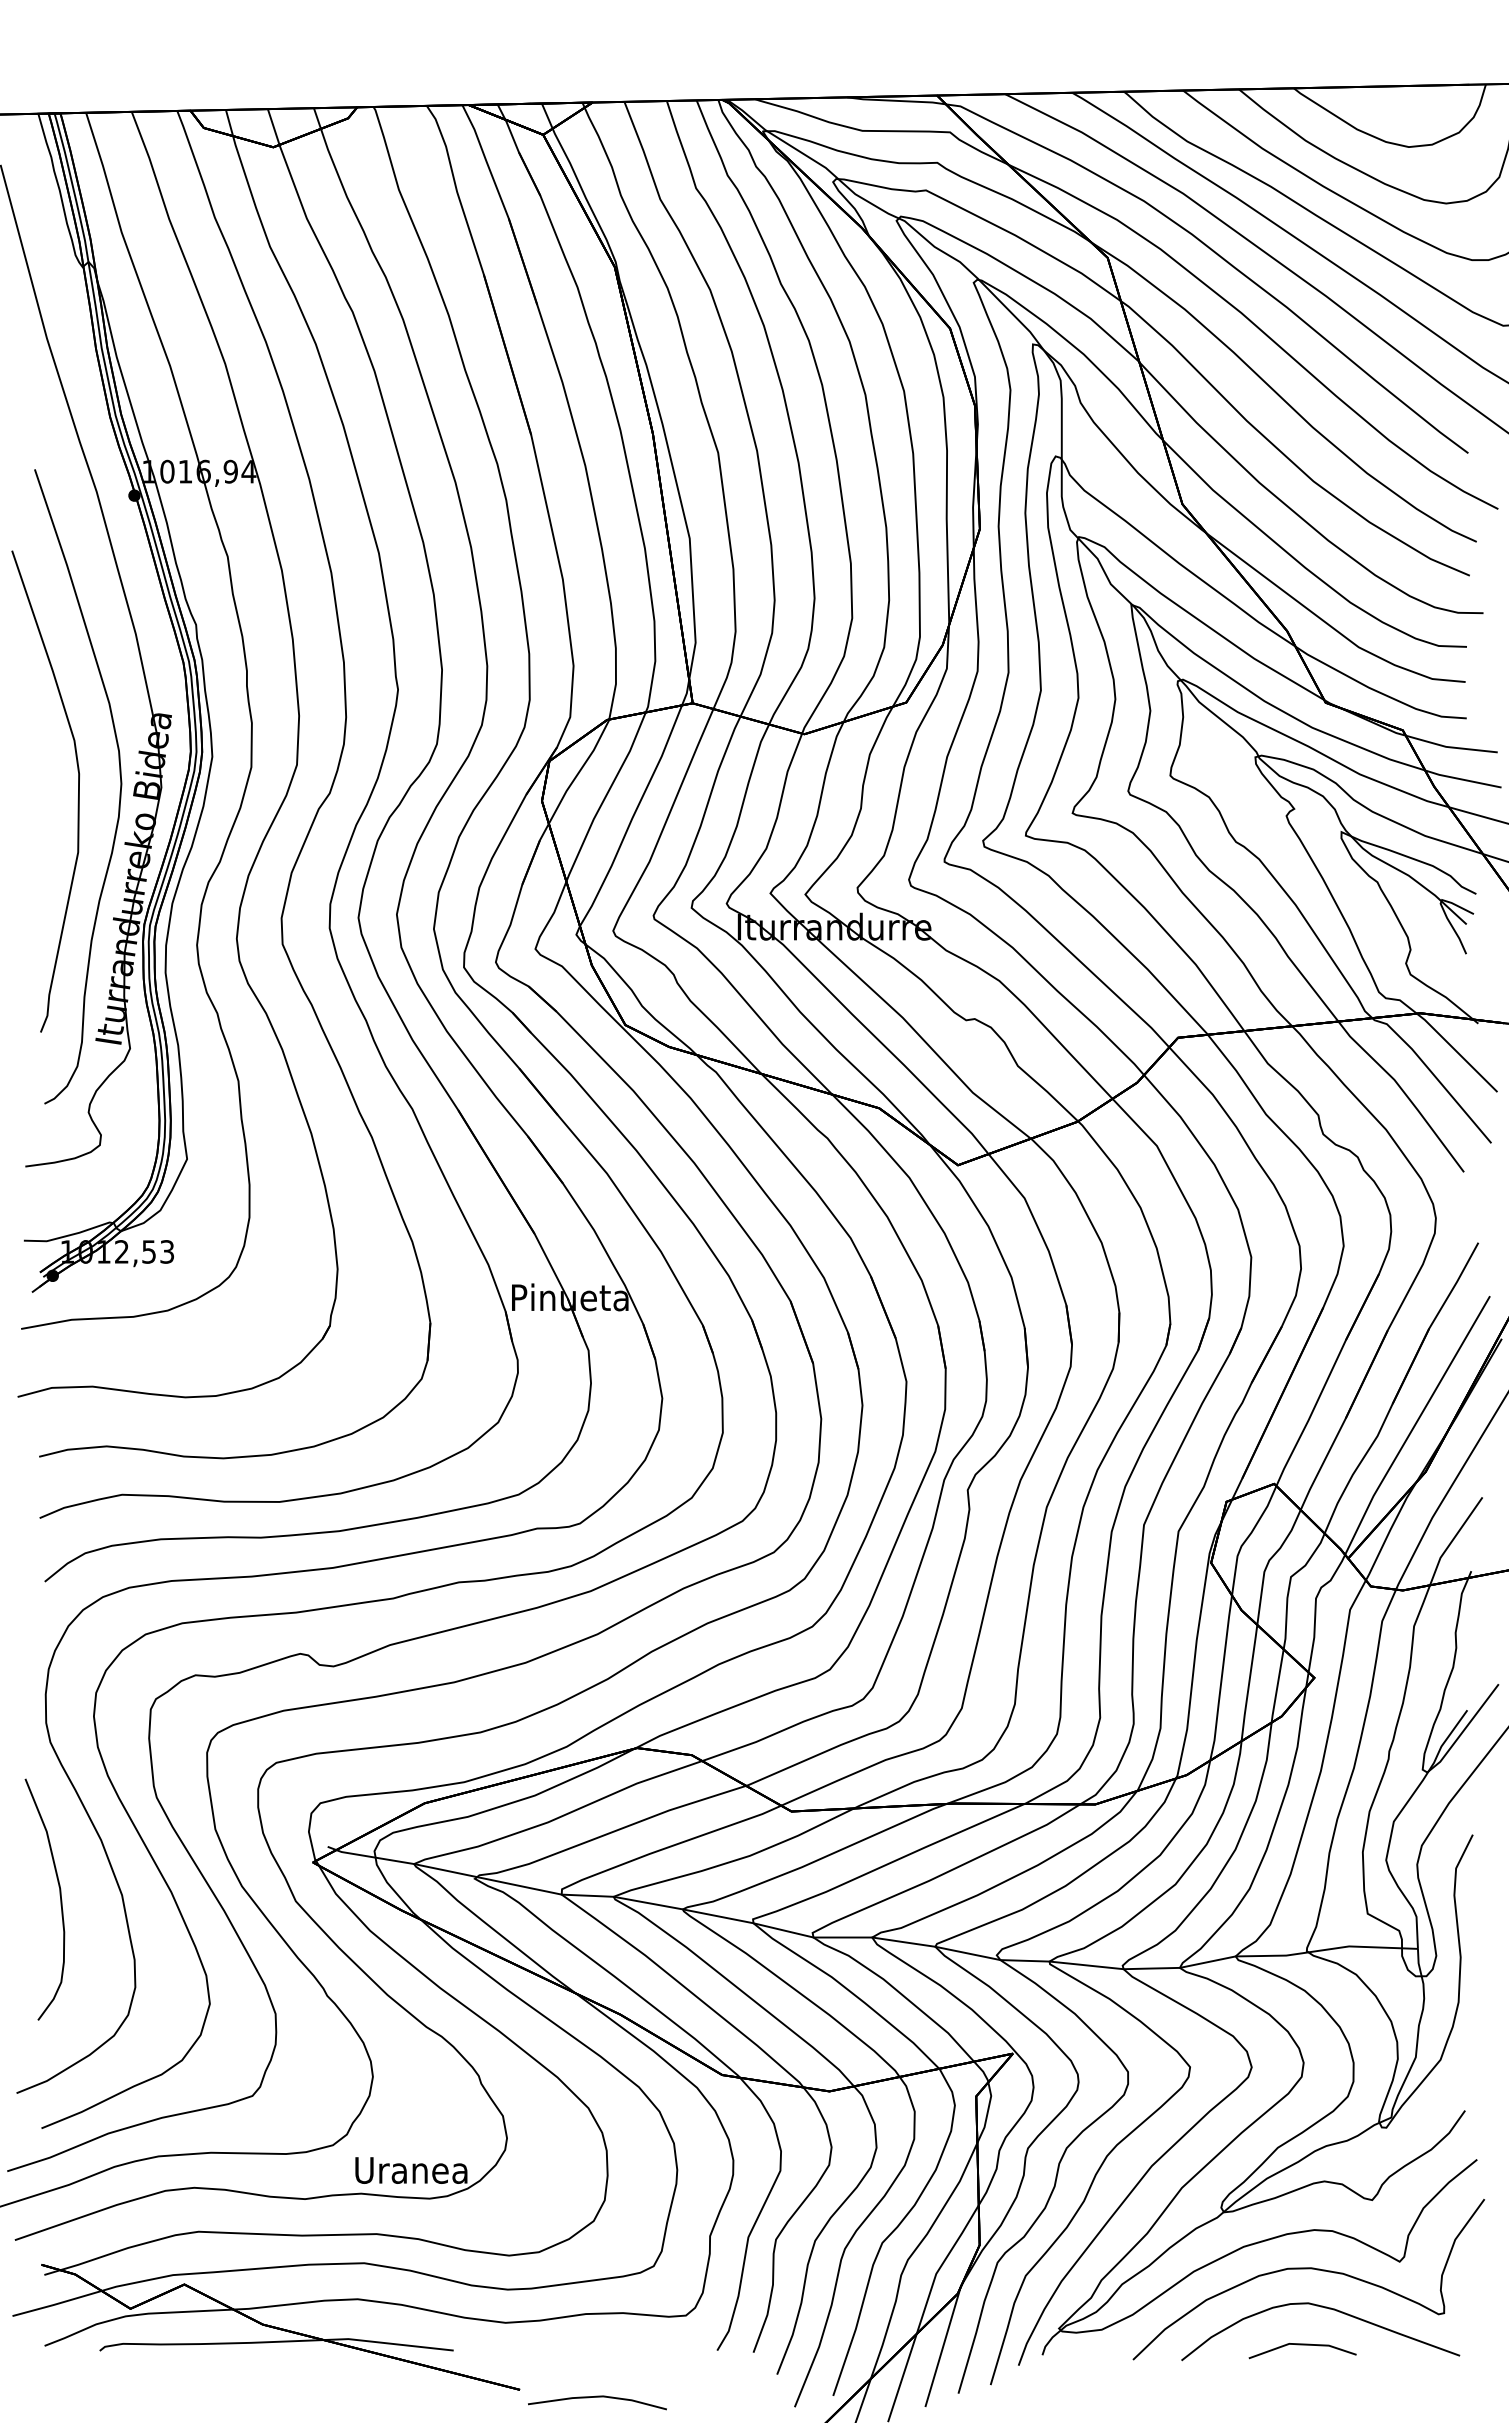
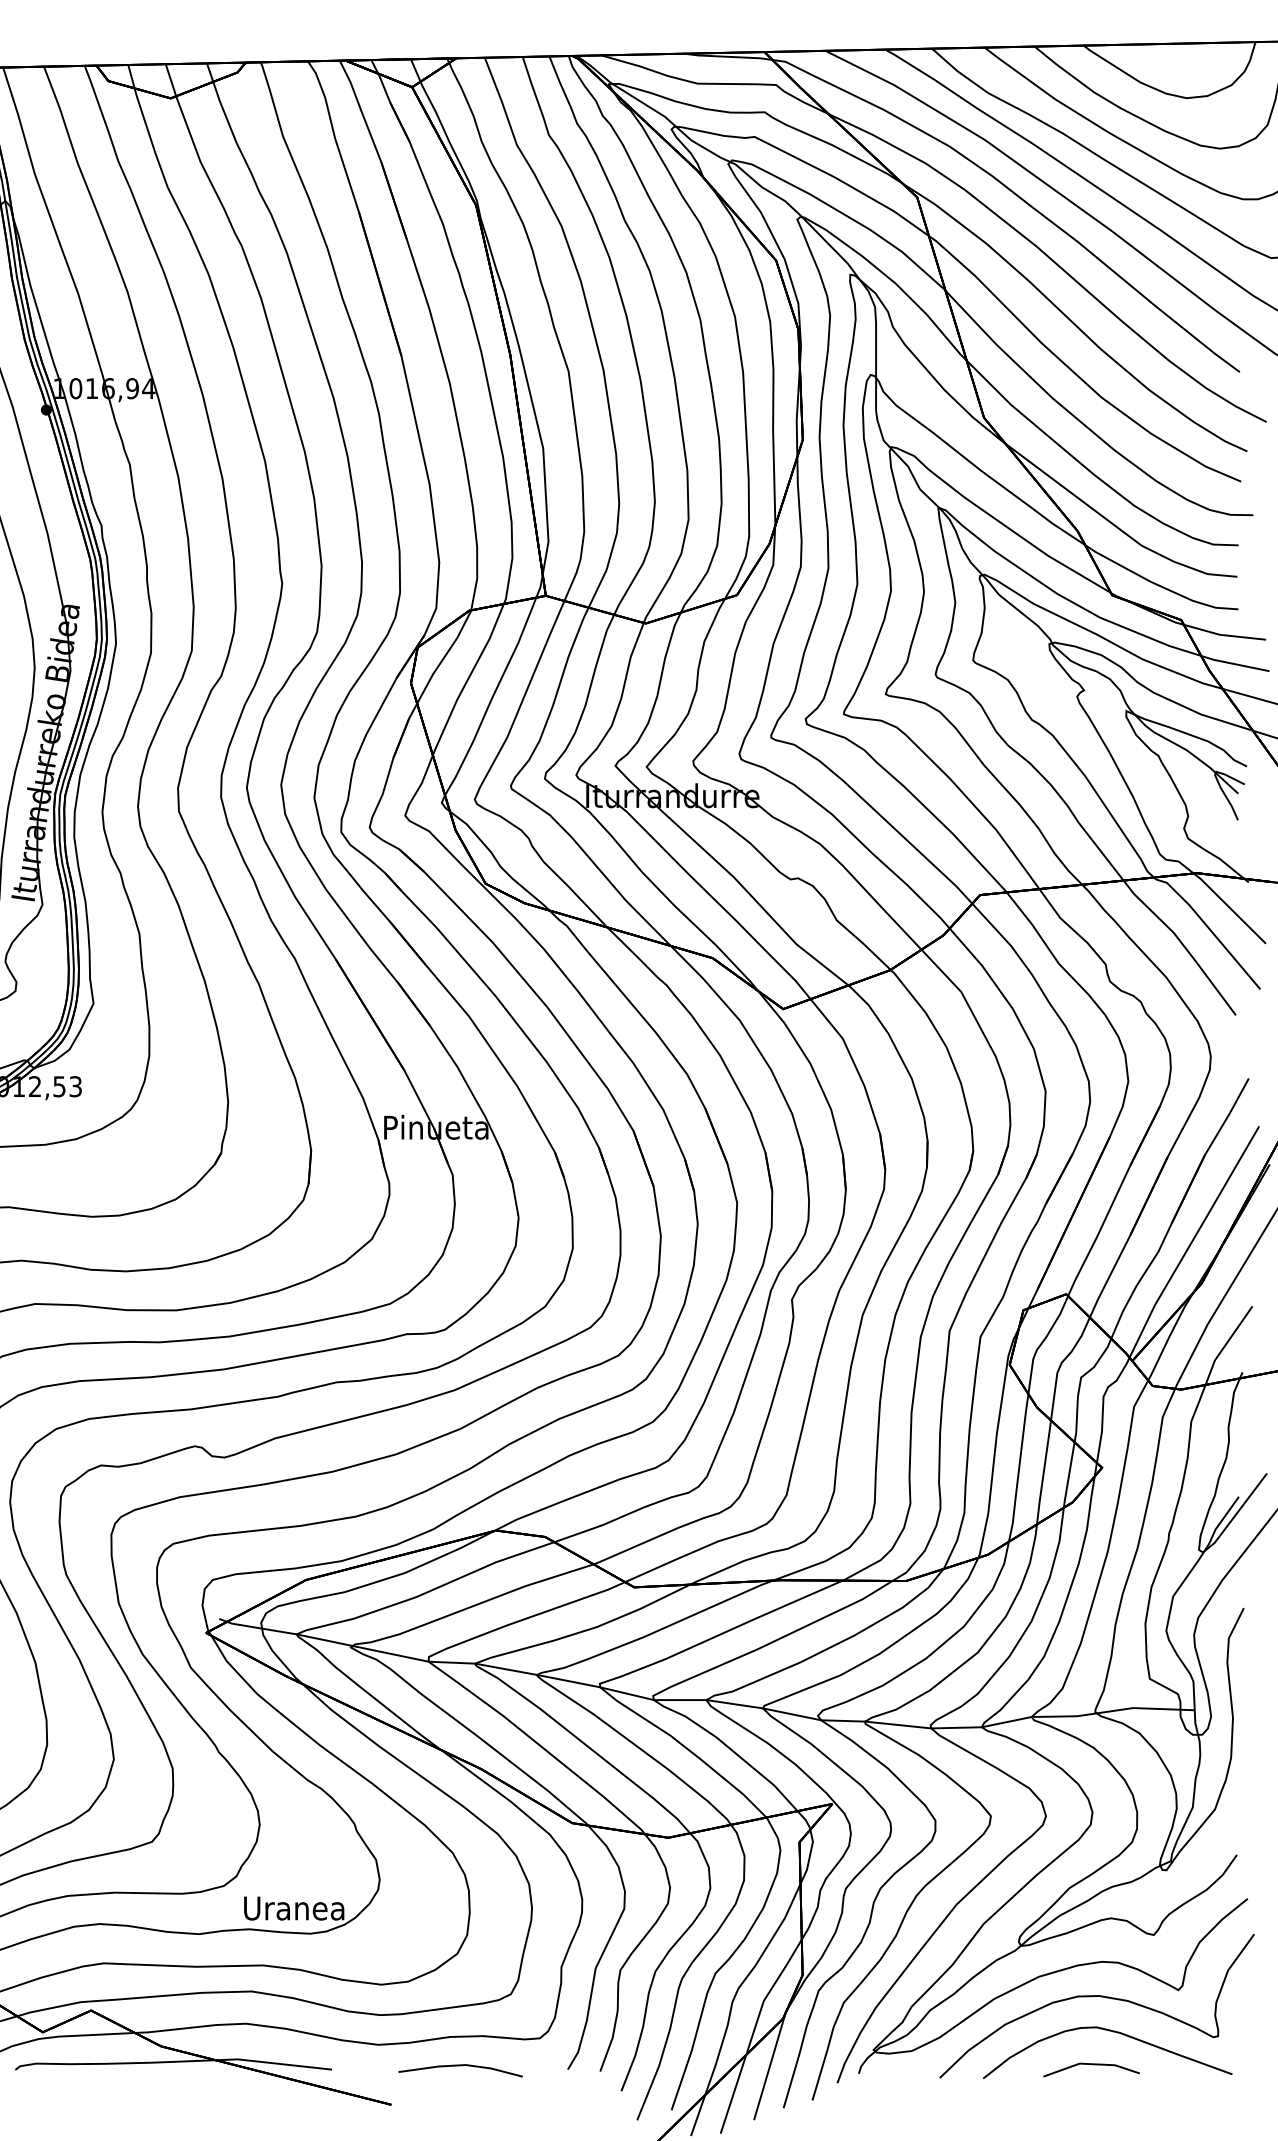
line: (597, 2397) -> (460, 2066), moved

